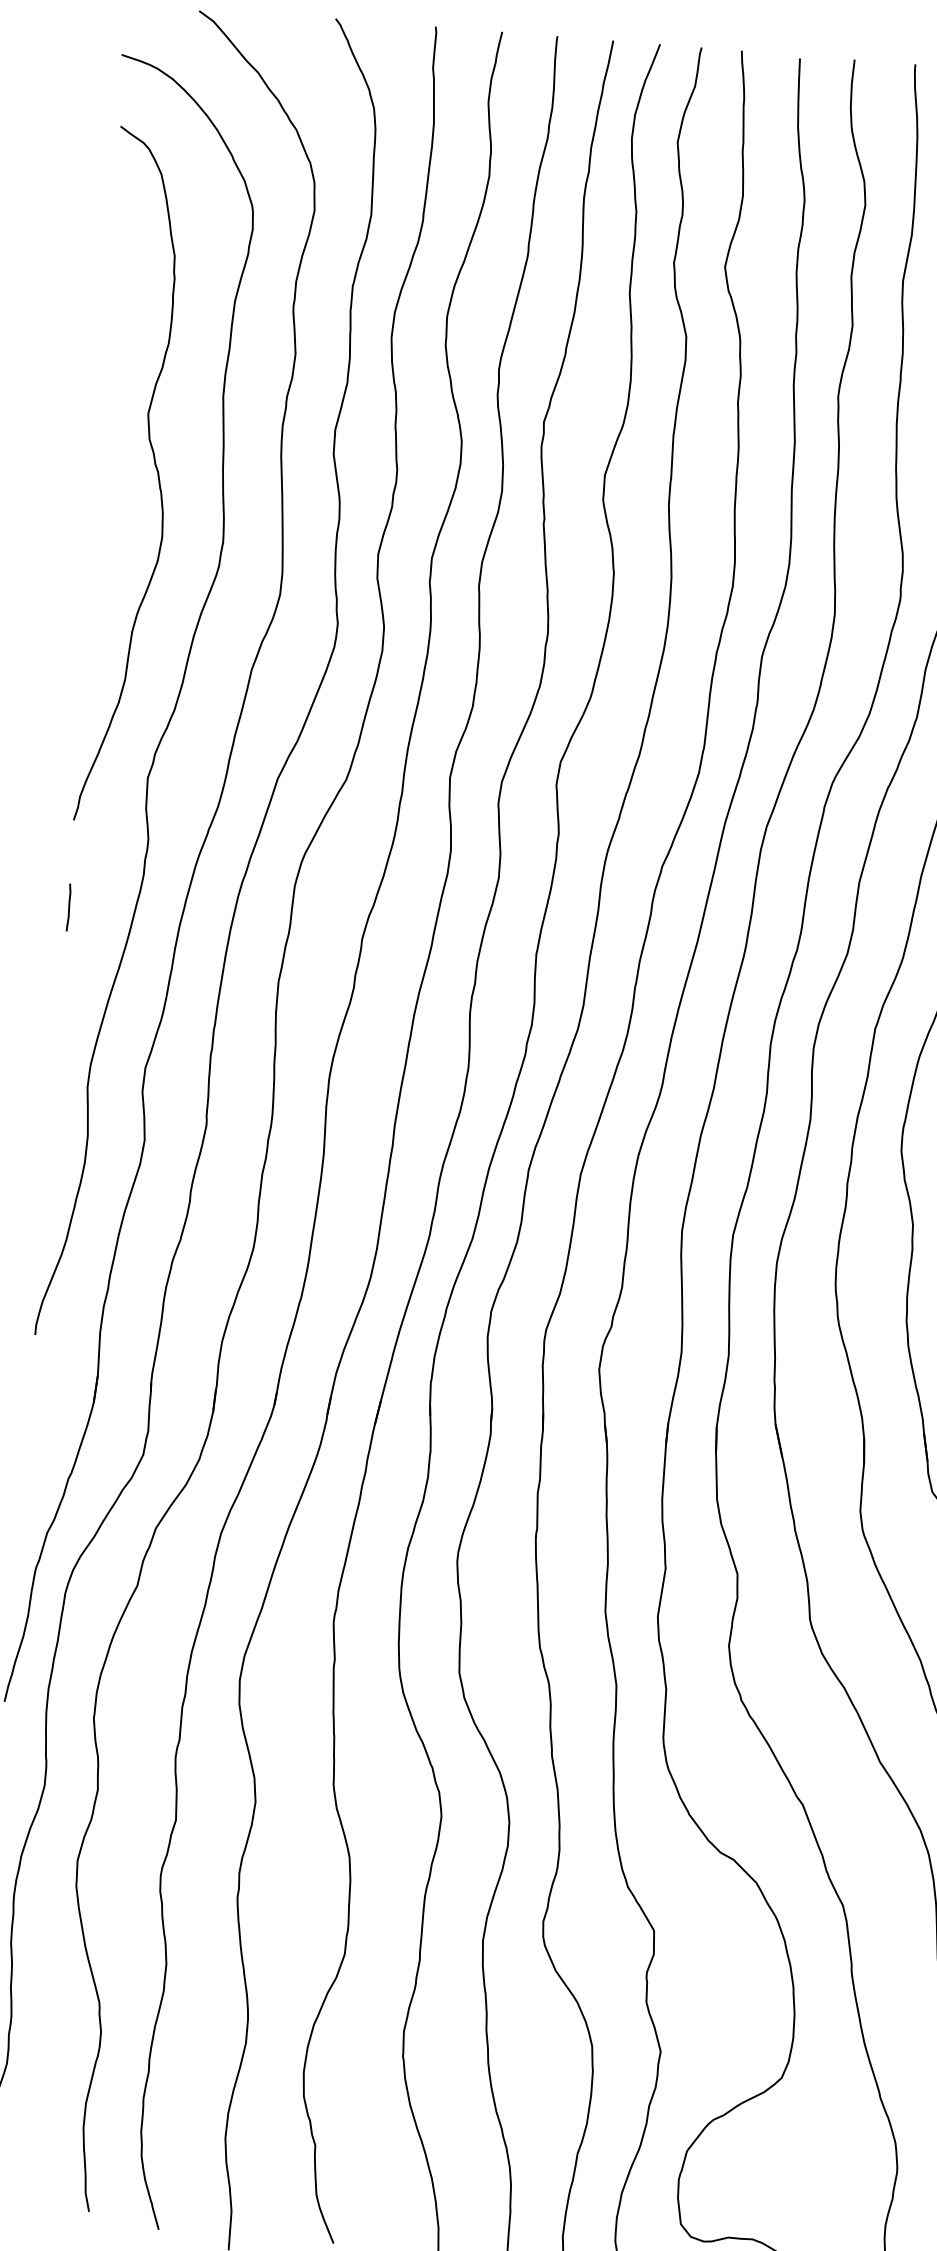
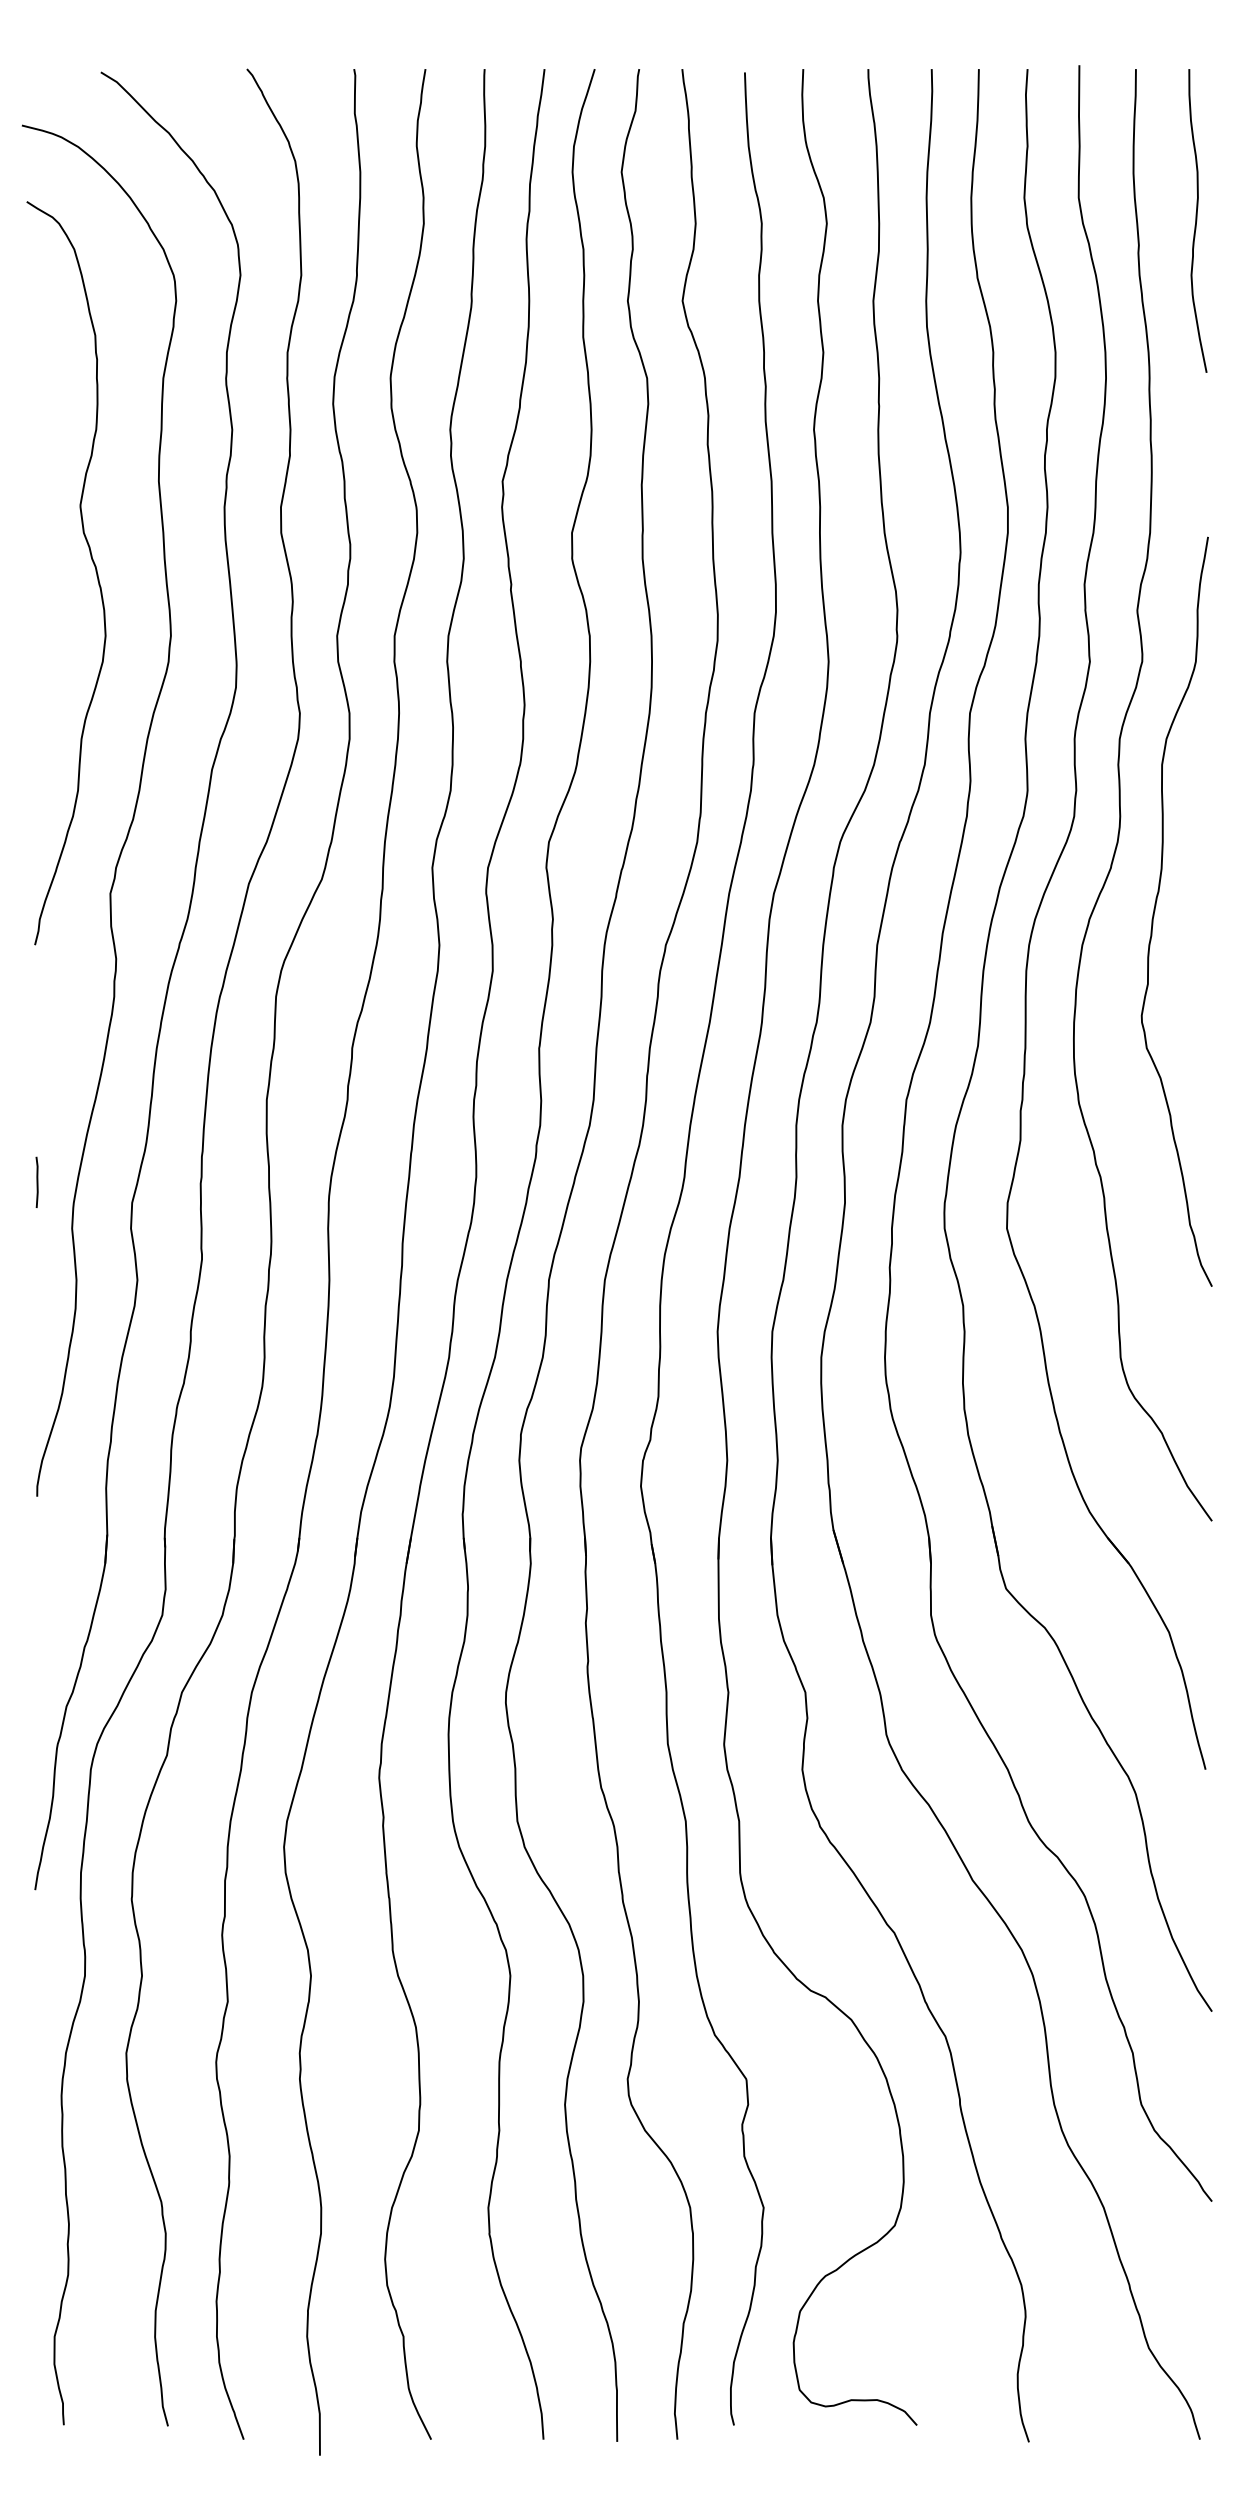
line: (68, 906) -> (36, 1181), moved

